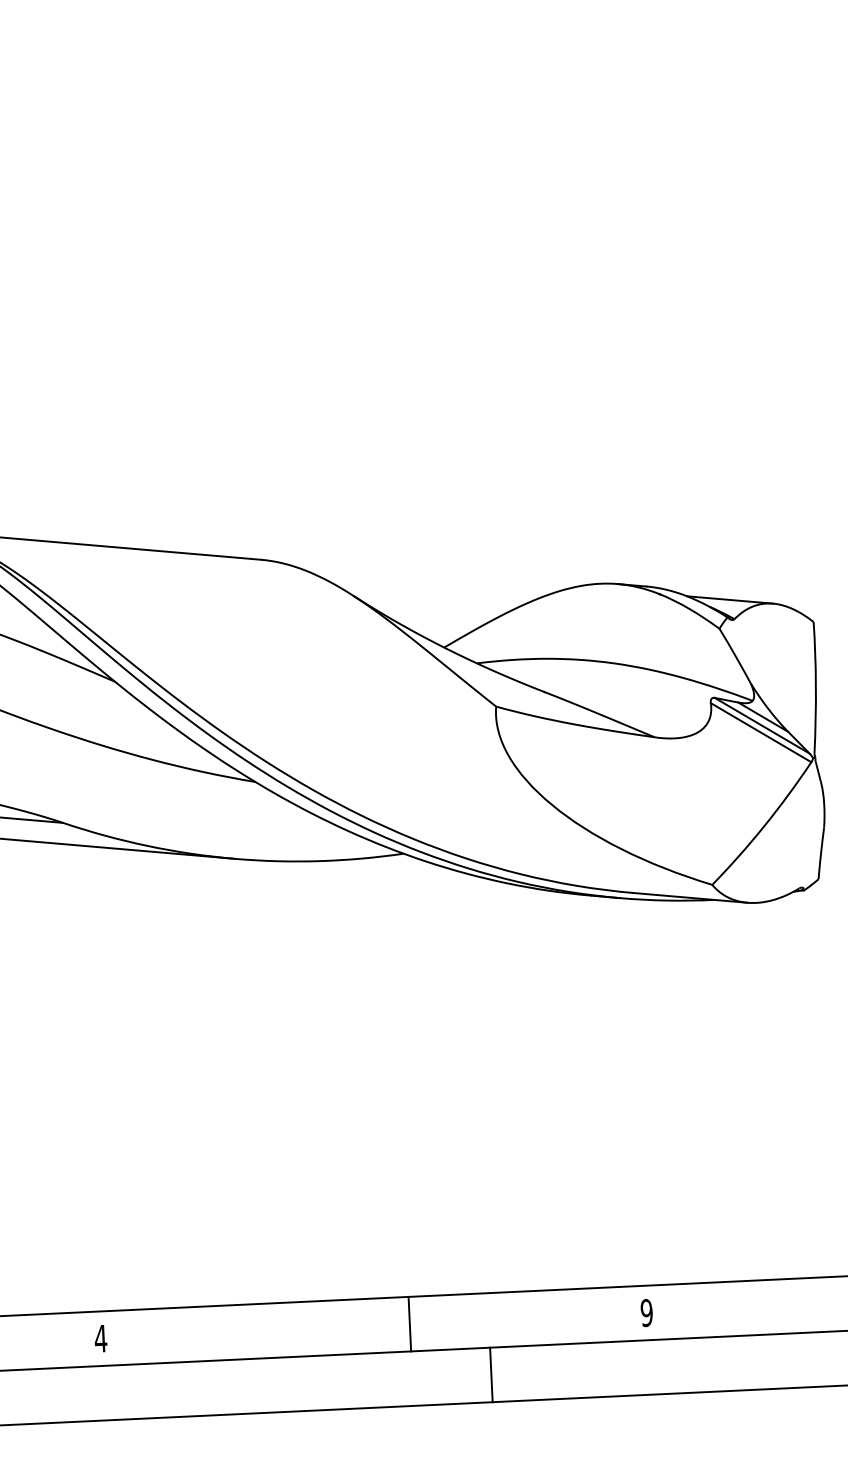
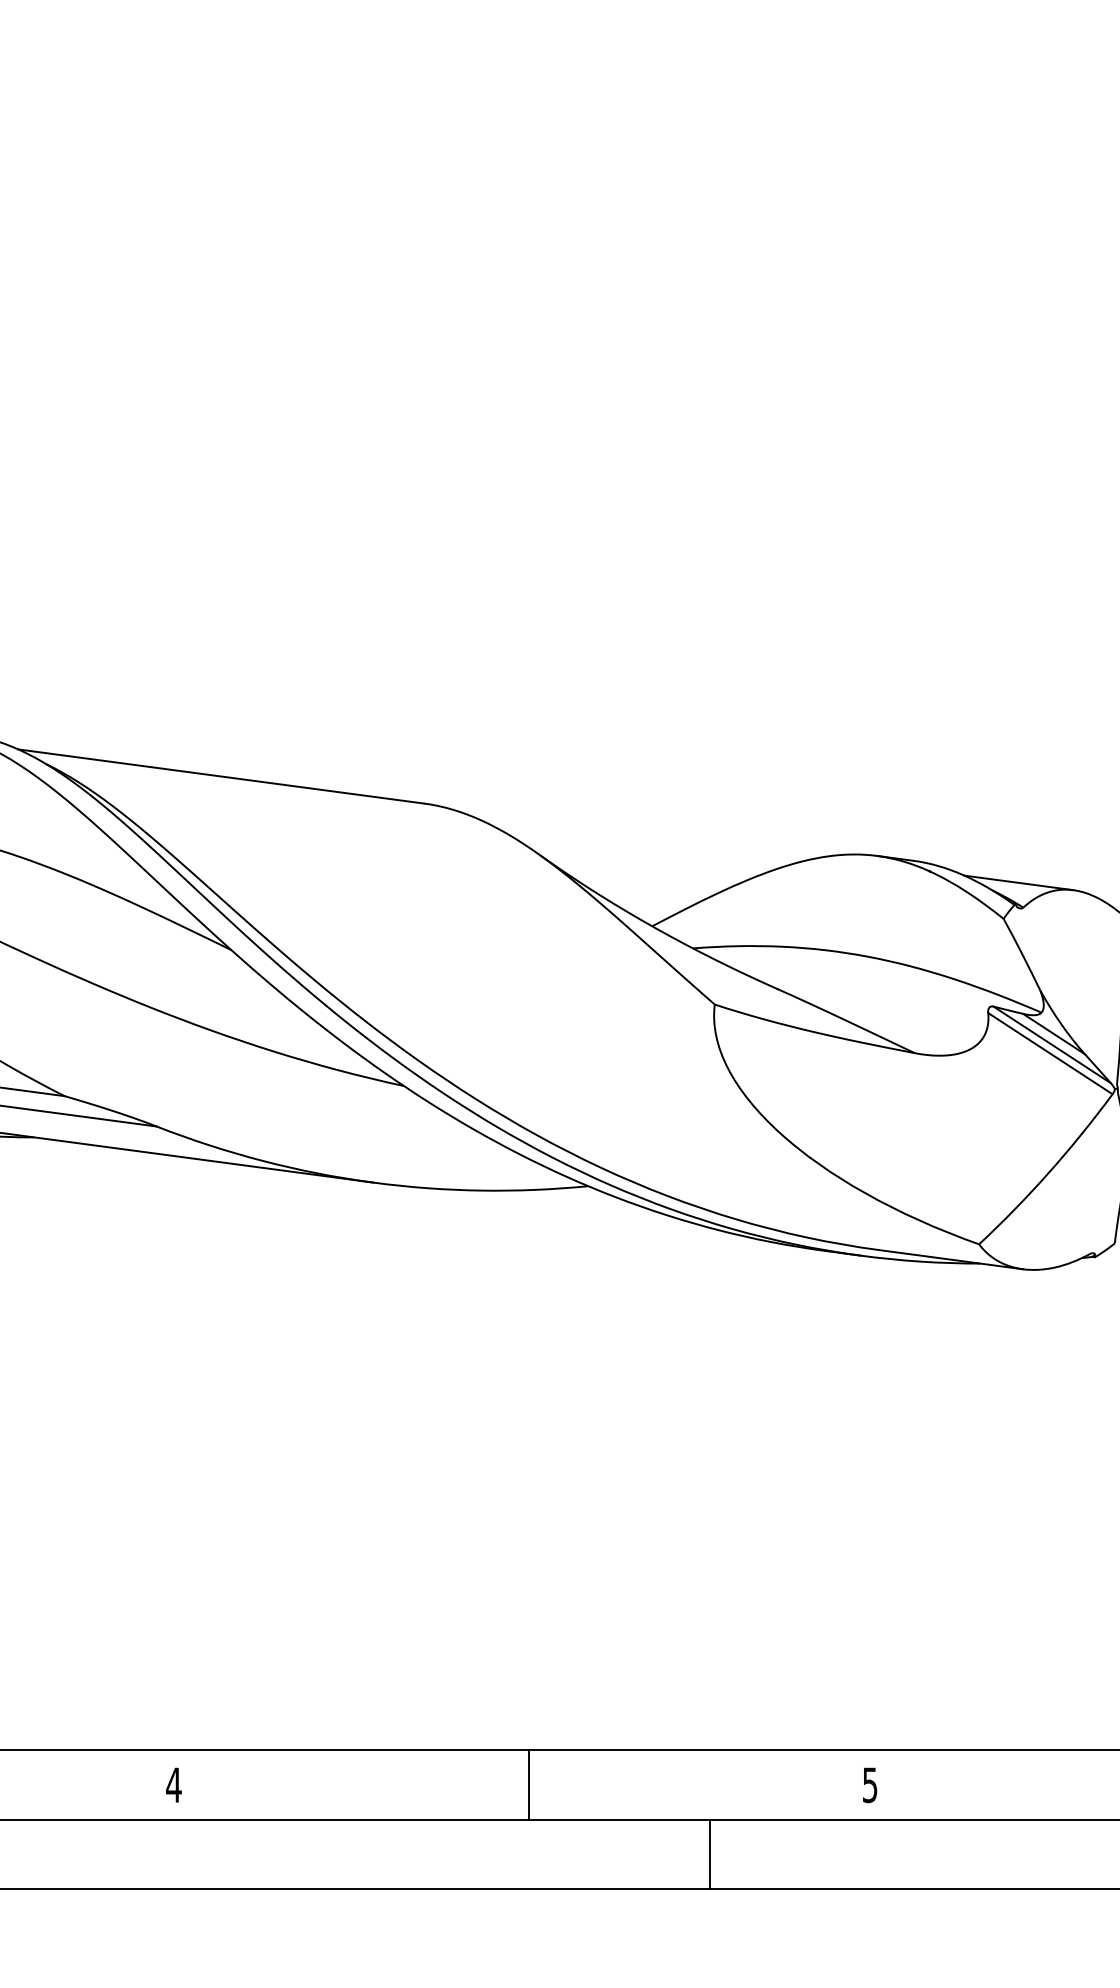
text: (646, 1312) -> (869, 1784), 9 -> 5
line: (409, 1323) -> (528, 1784), moved
line: (491, 1374) -> (709, 1854), moved

